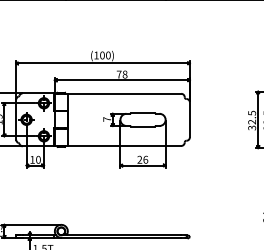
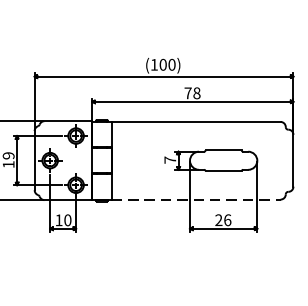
line: (124, 145) -> (196, 198), solid -> dashed

